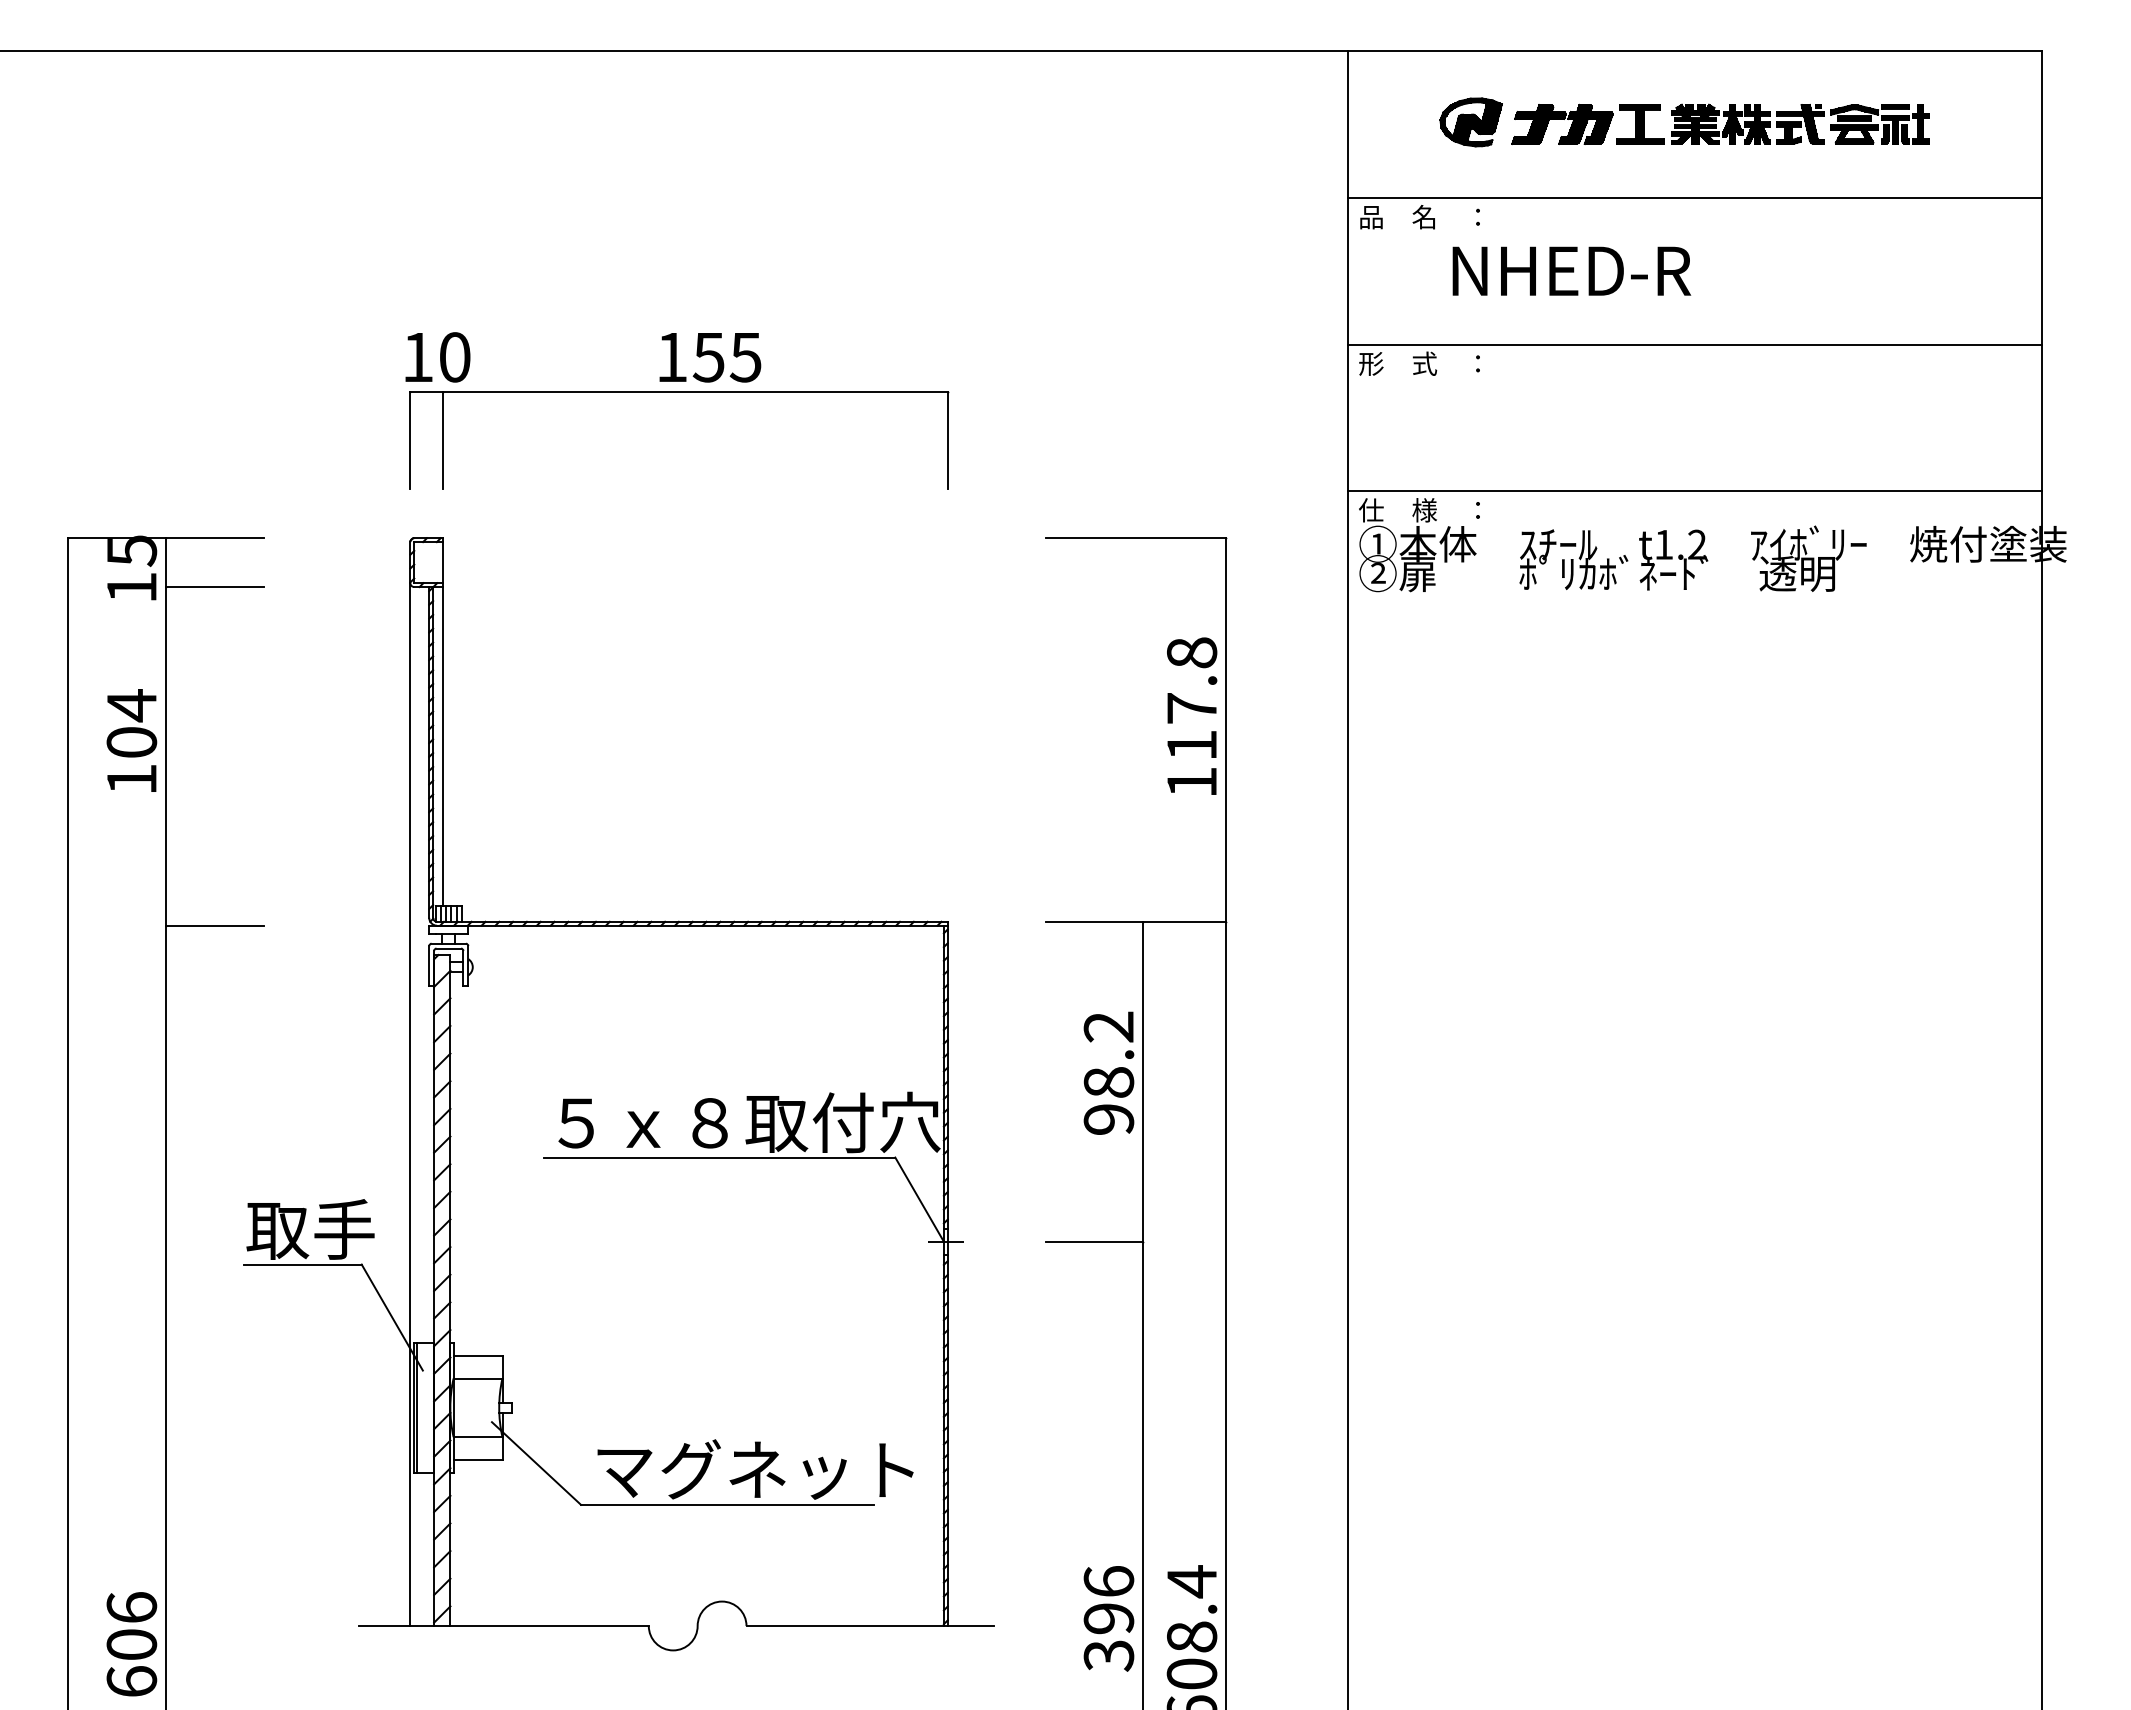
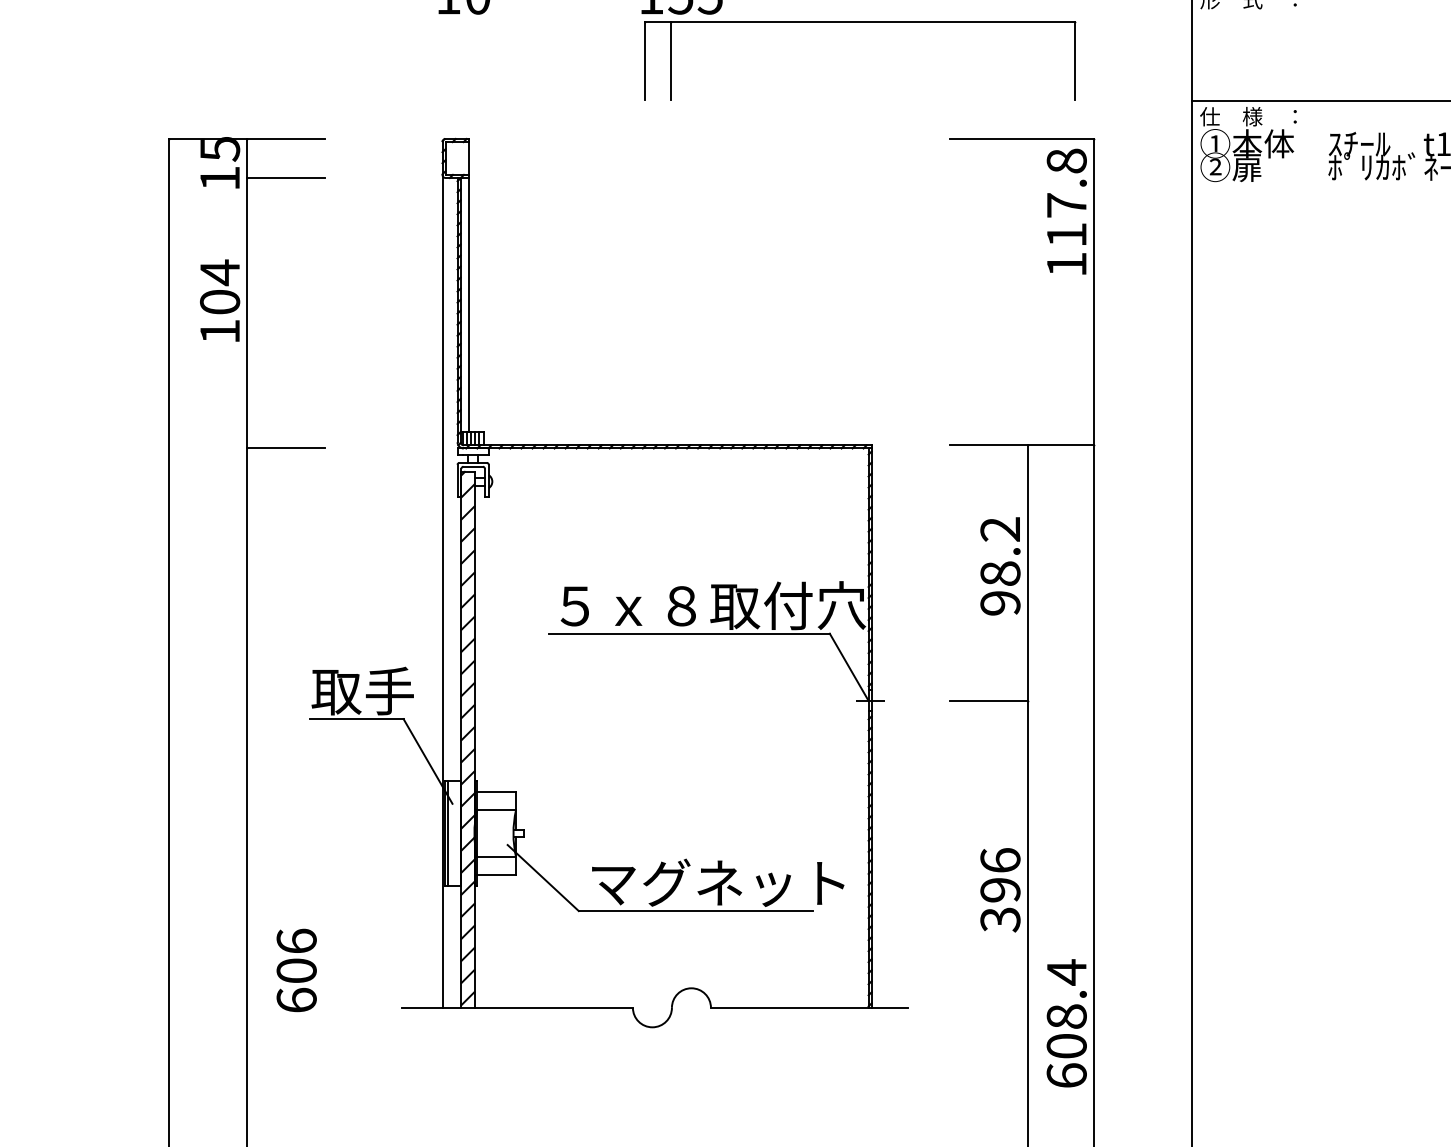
part: (679, 392) -> (860, 22), moved
text: (1192, 715) -> (1067, 211), moved
text: (1108, 1618) -> (1000, 890), moved
text: (131, 1644) -> (296, 970), moved

